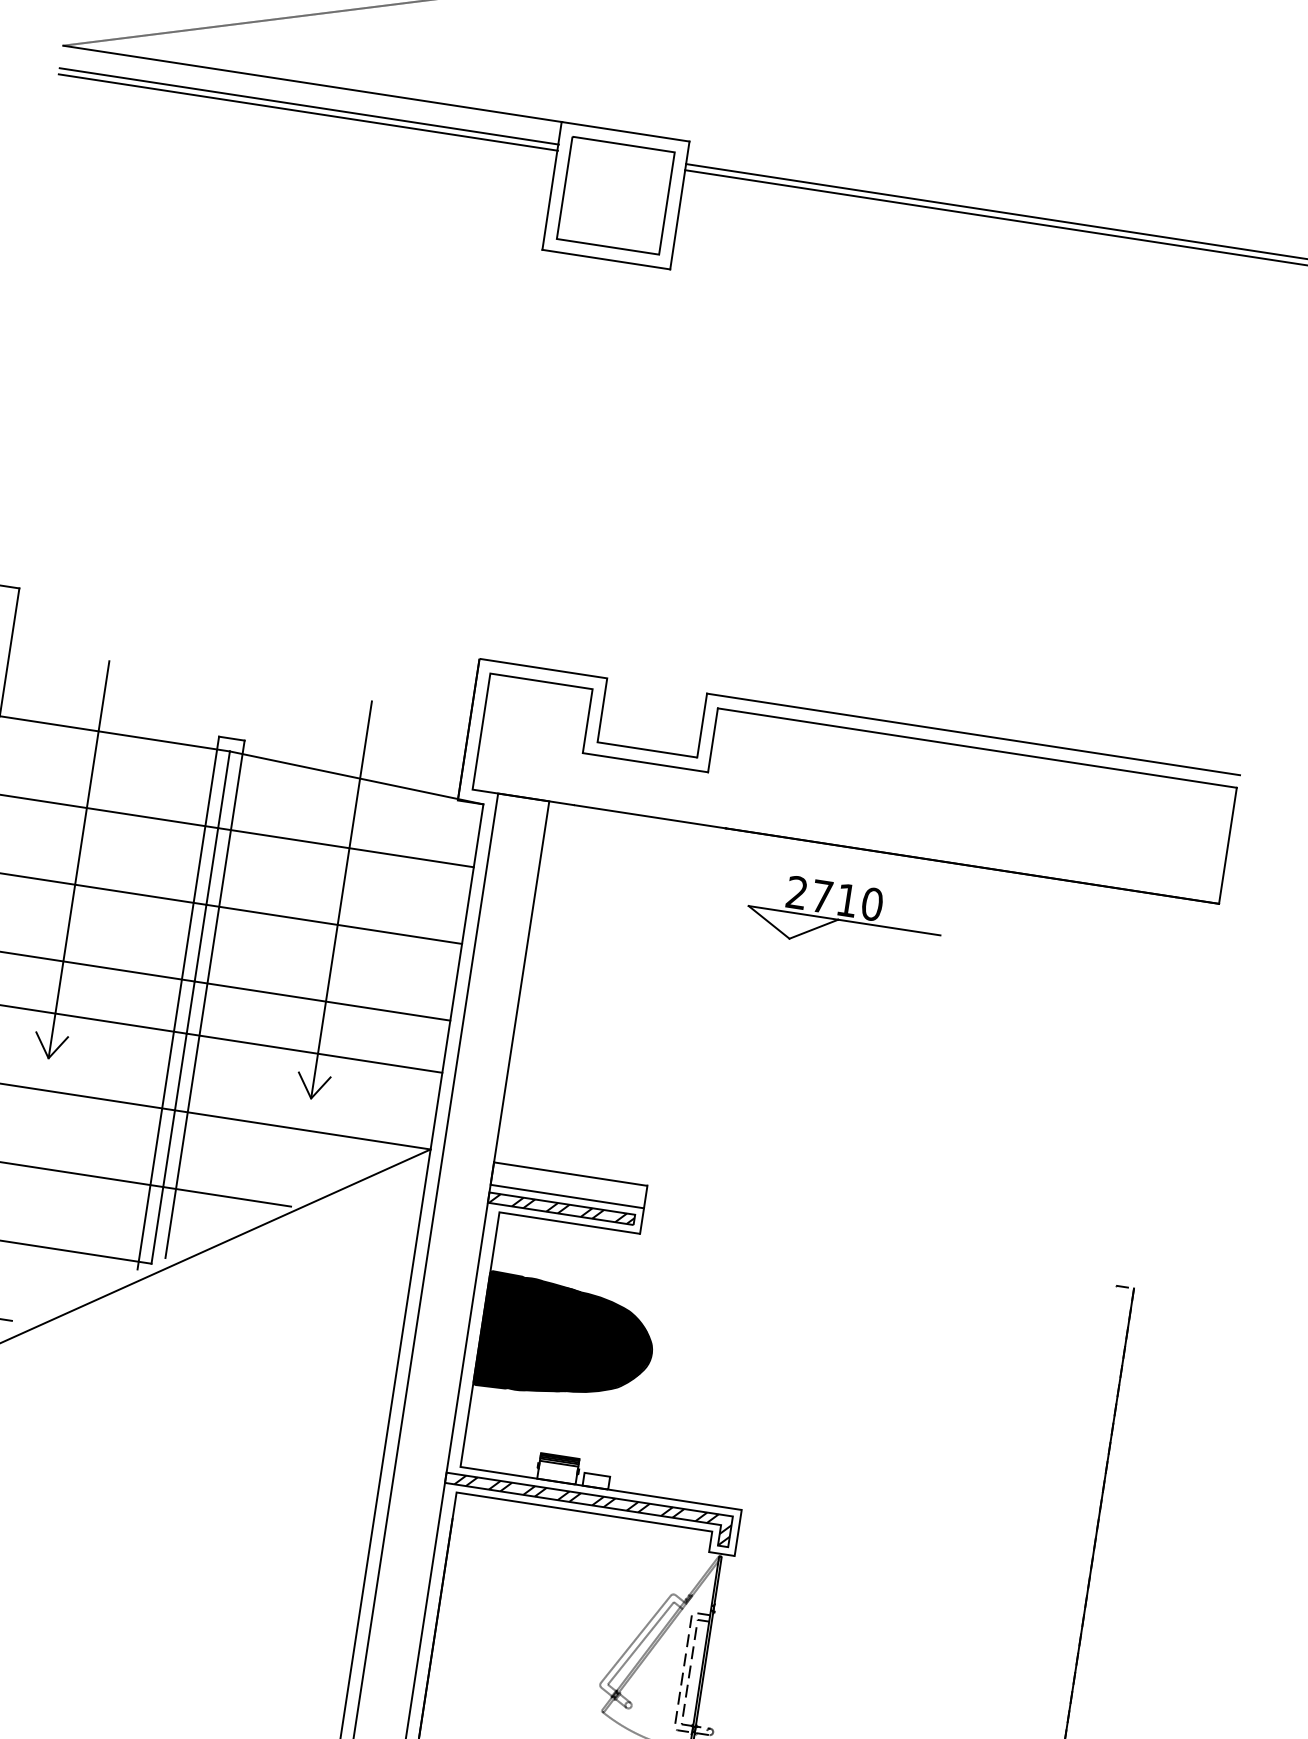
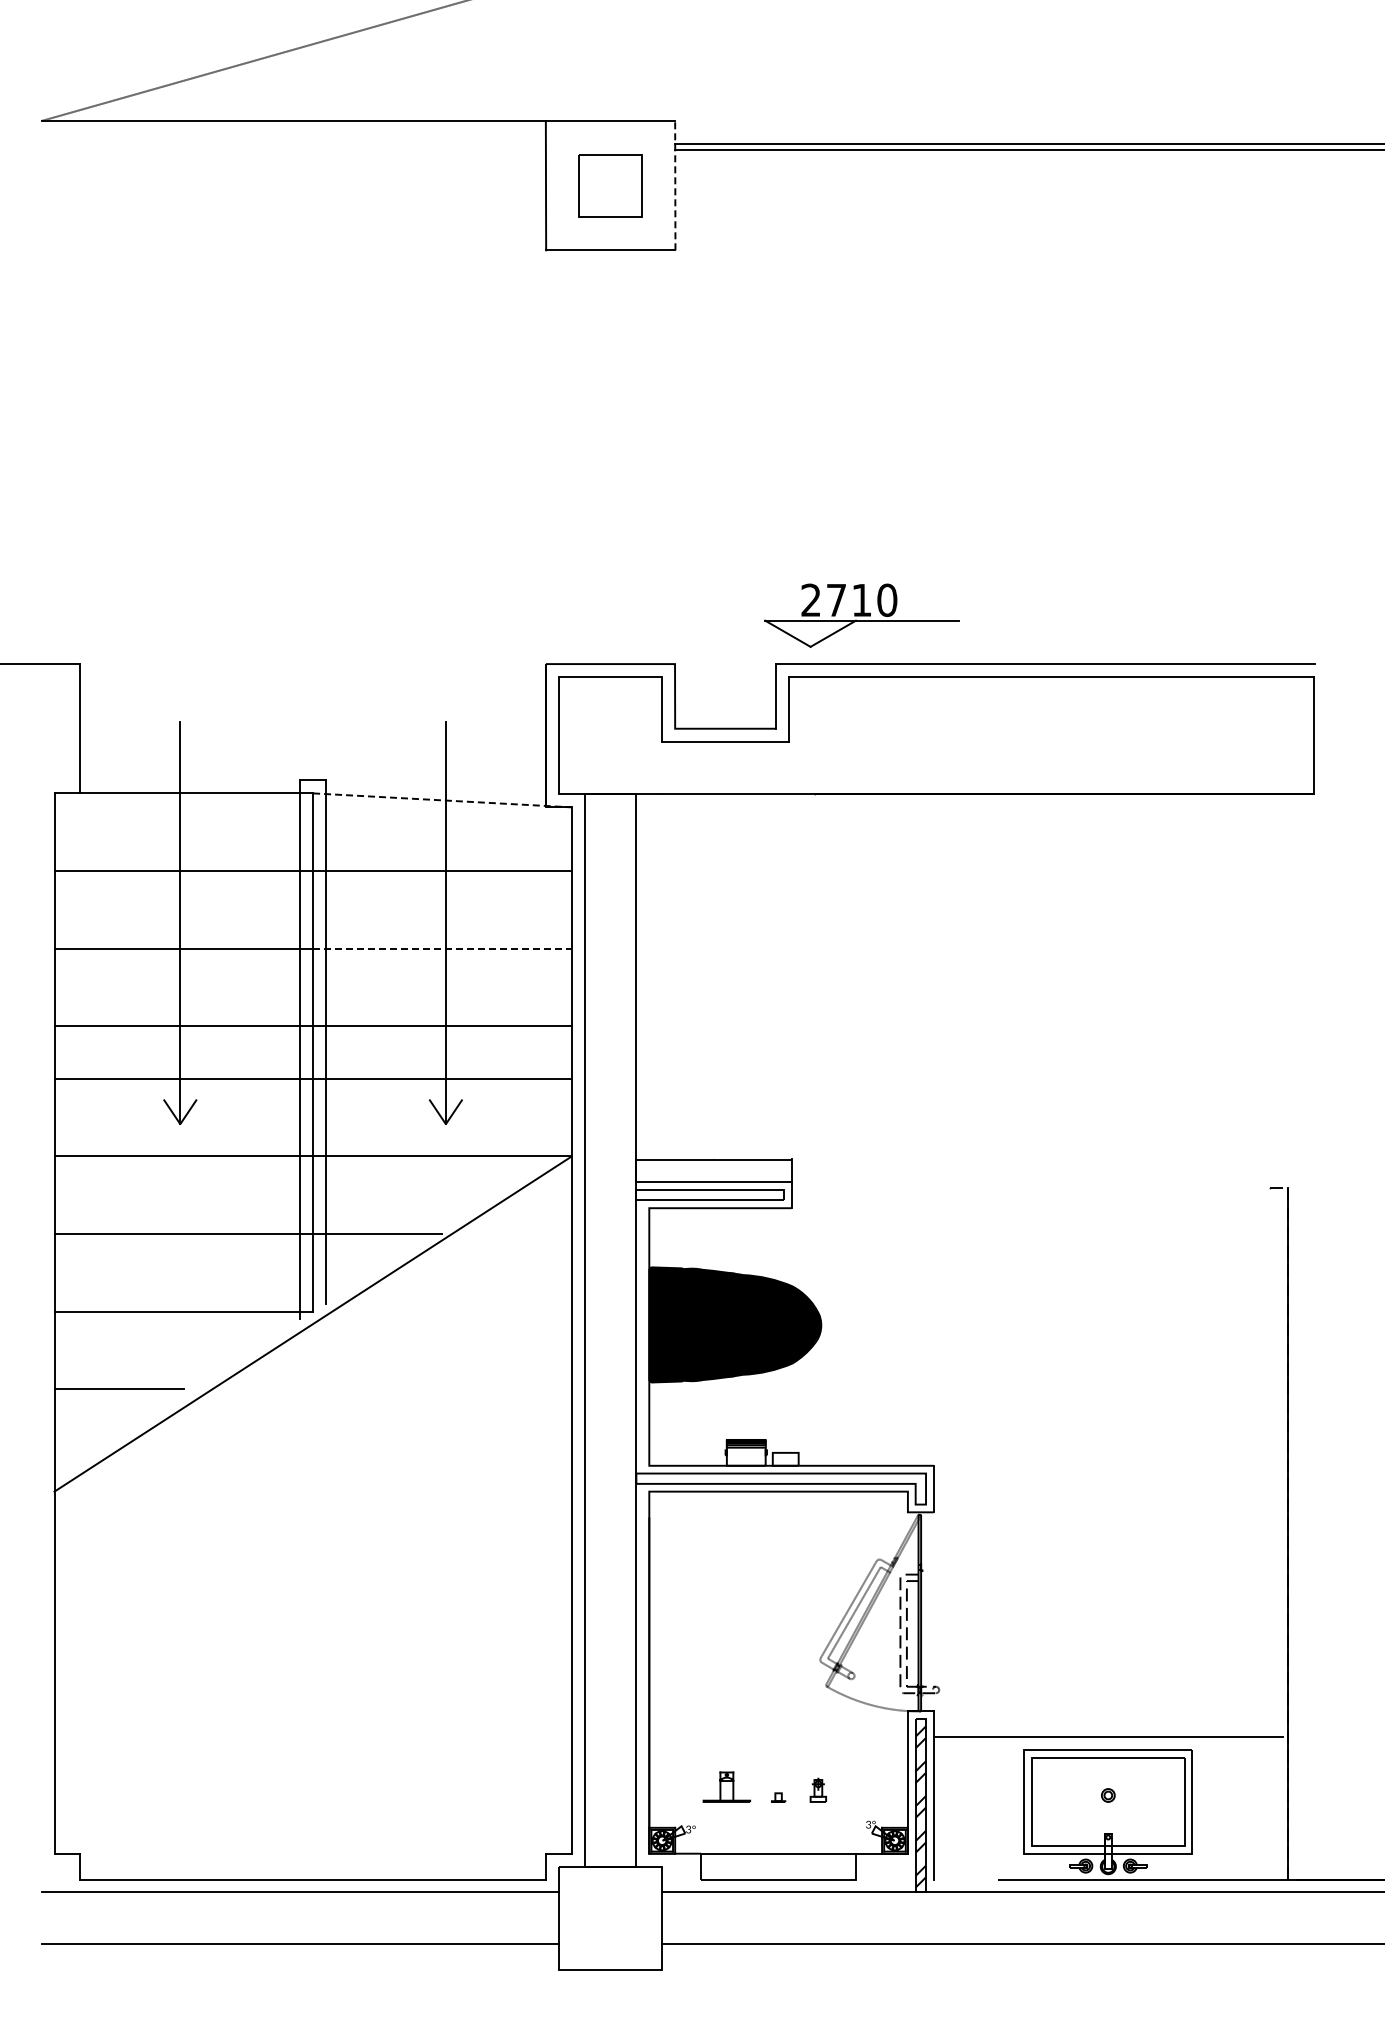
line: (308, 106) -> (293, 143), removed
line: (307, 111) -> (293, 149), removed
part: (615, 195) -> (610, 185), size x0.6
line: (680, 205) -> (675, 185), solid -> dashed
line: (356, 778) -> (442, 800), solid -> dashed
part: (844, 915) -> (861, 615), moved
line: (334, 924) -> (442, 948), solid -> dashed
hatch: (561, 1209) -> (710, 1195), removed
hatch: (591, 1510) -> (785, 1488), removed

